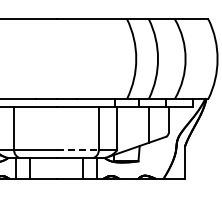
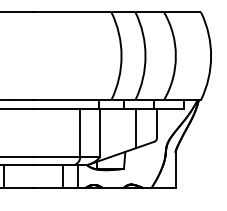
line: (78, 150) -> (57, 156), dashed -> solid

